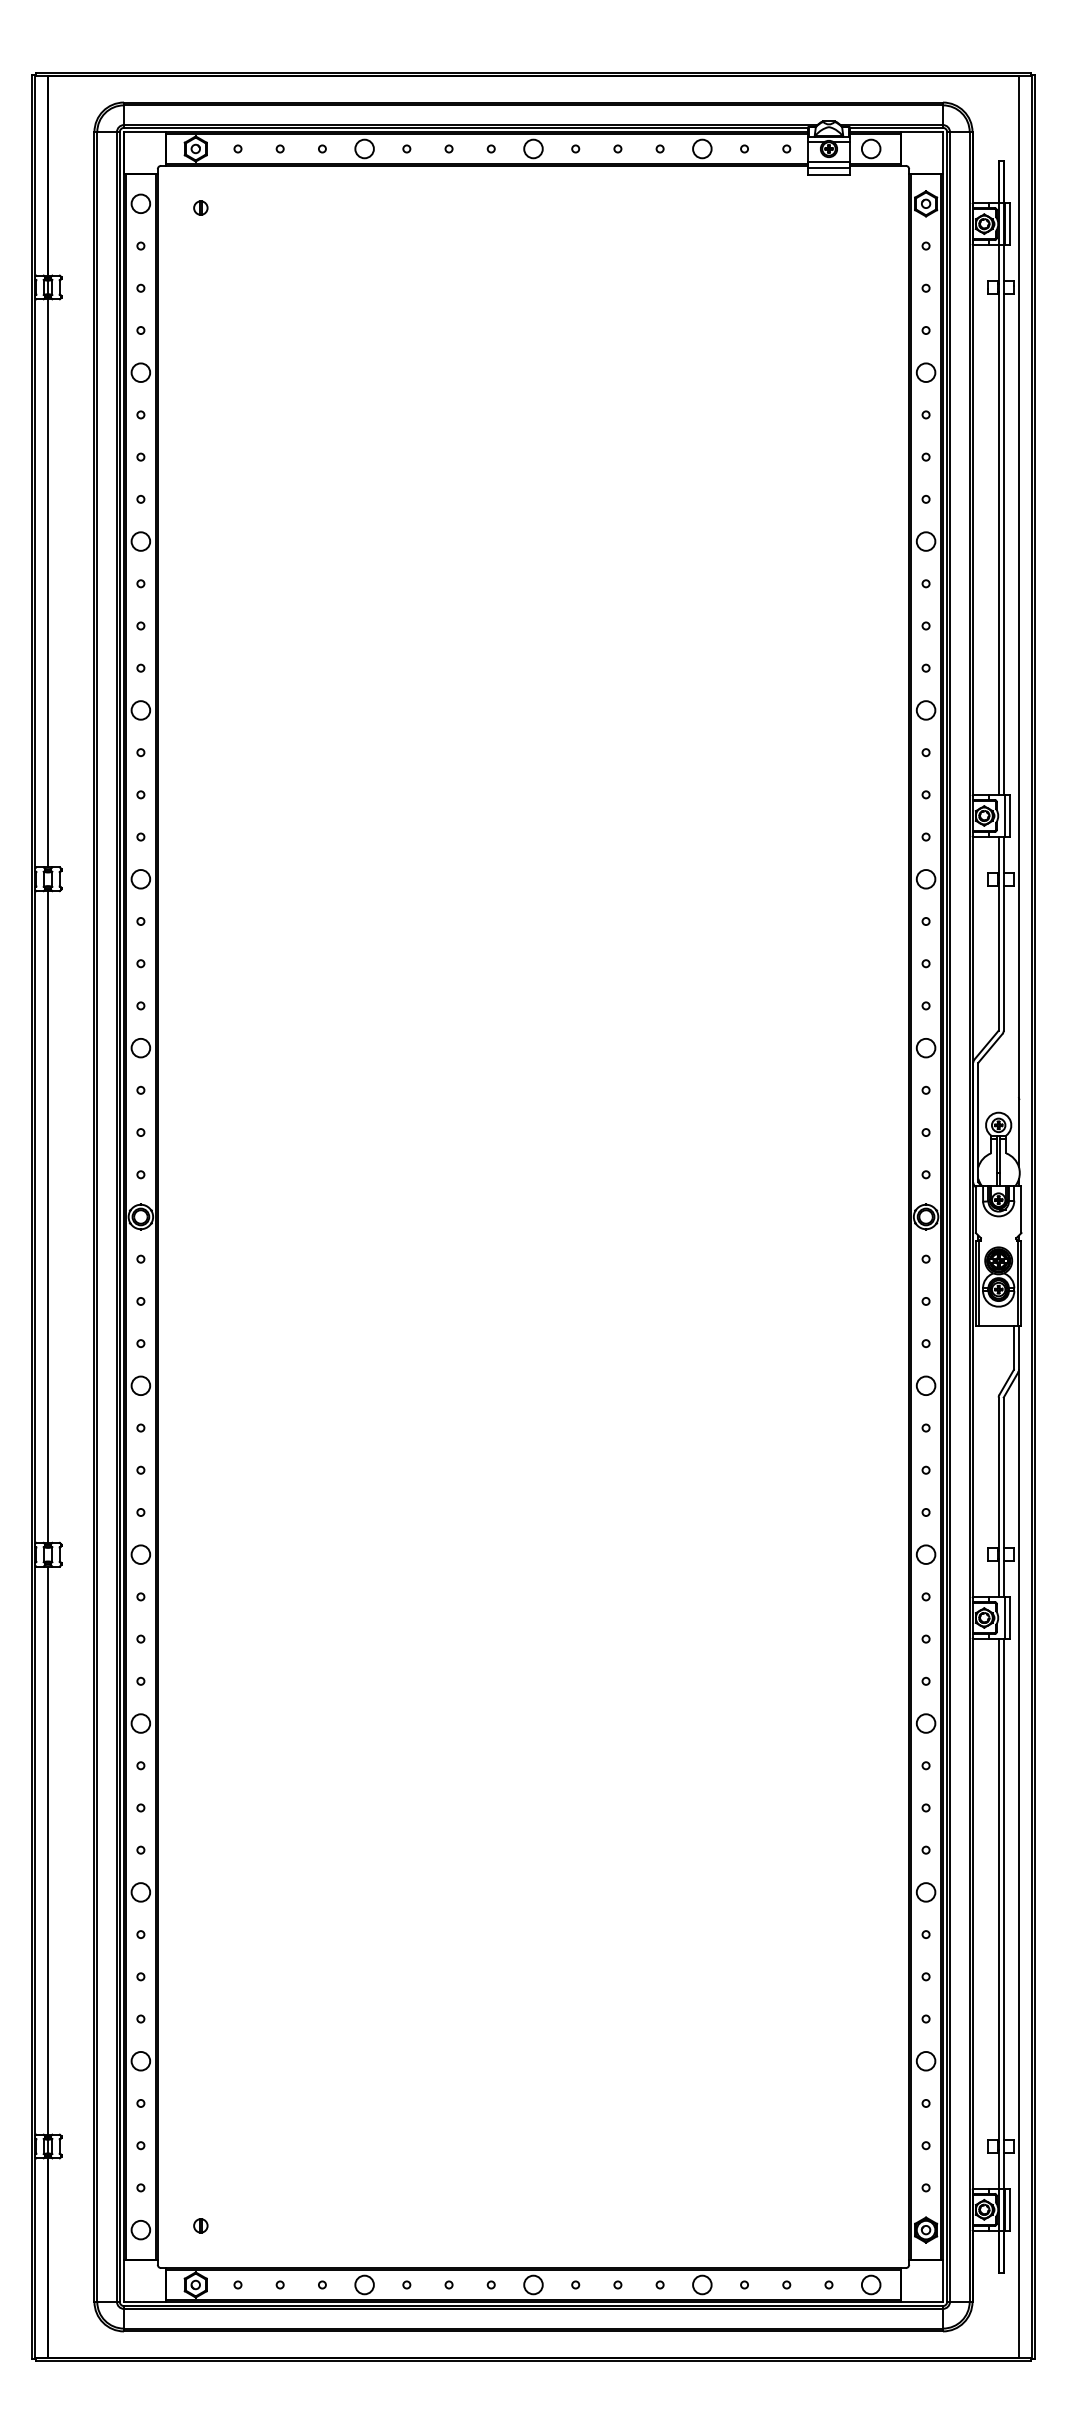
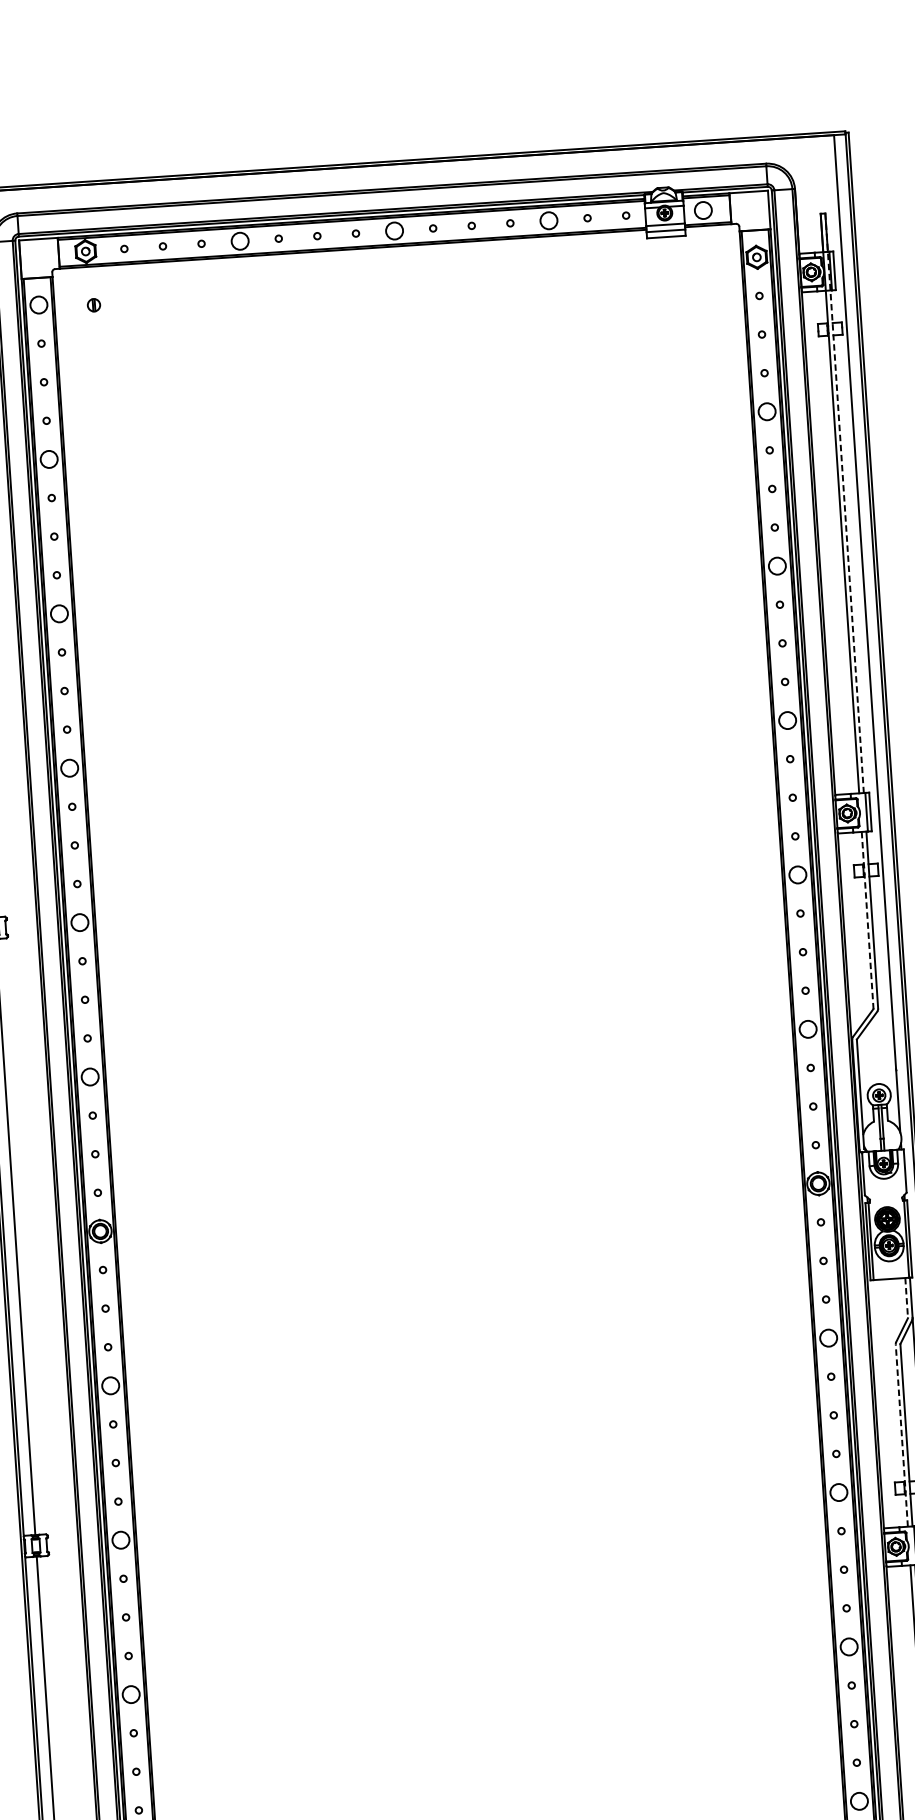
line: (1003, 477) -> (844, 502), solid -> dashed
line: (998, 933) -> (867, 920), solid -> dashed
line: (1013, 1347) -> (906, 1297), solid -> dashed
line: (998, 1497) -> (901, 1435), solid -> dashed

